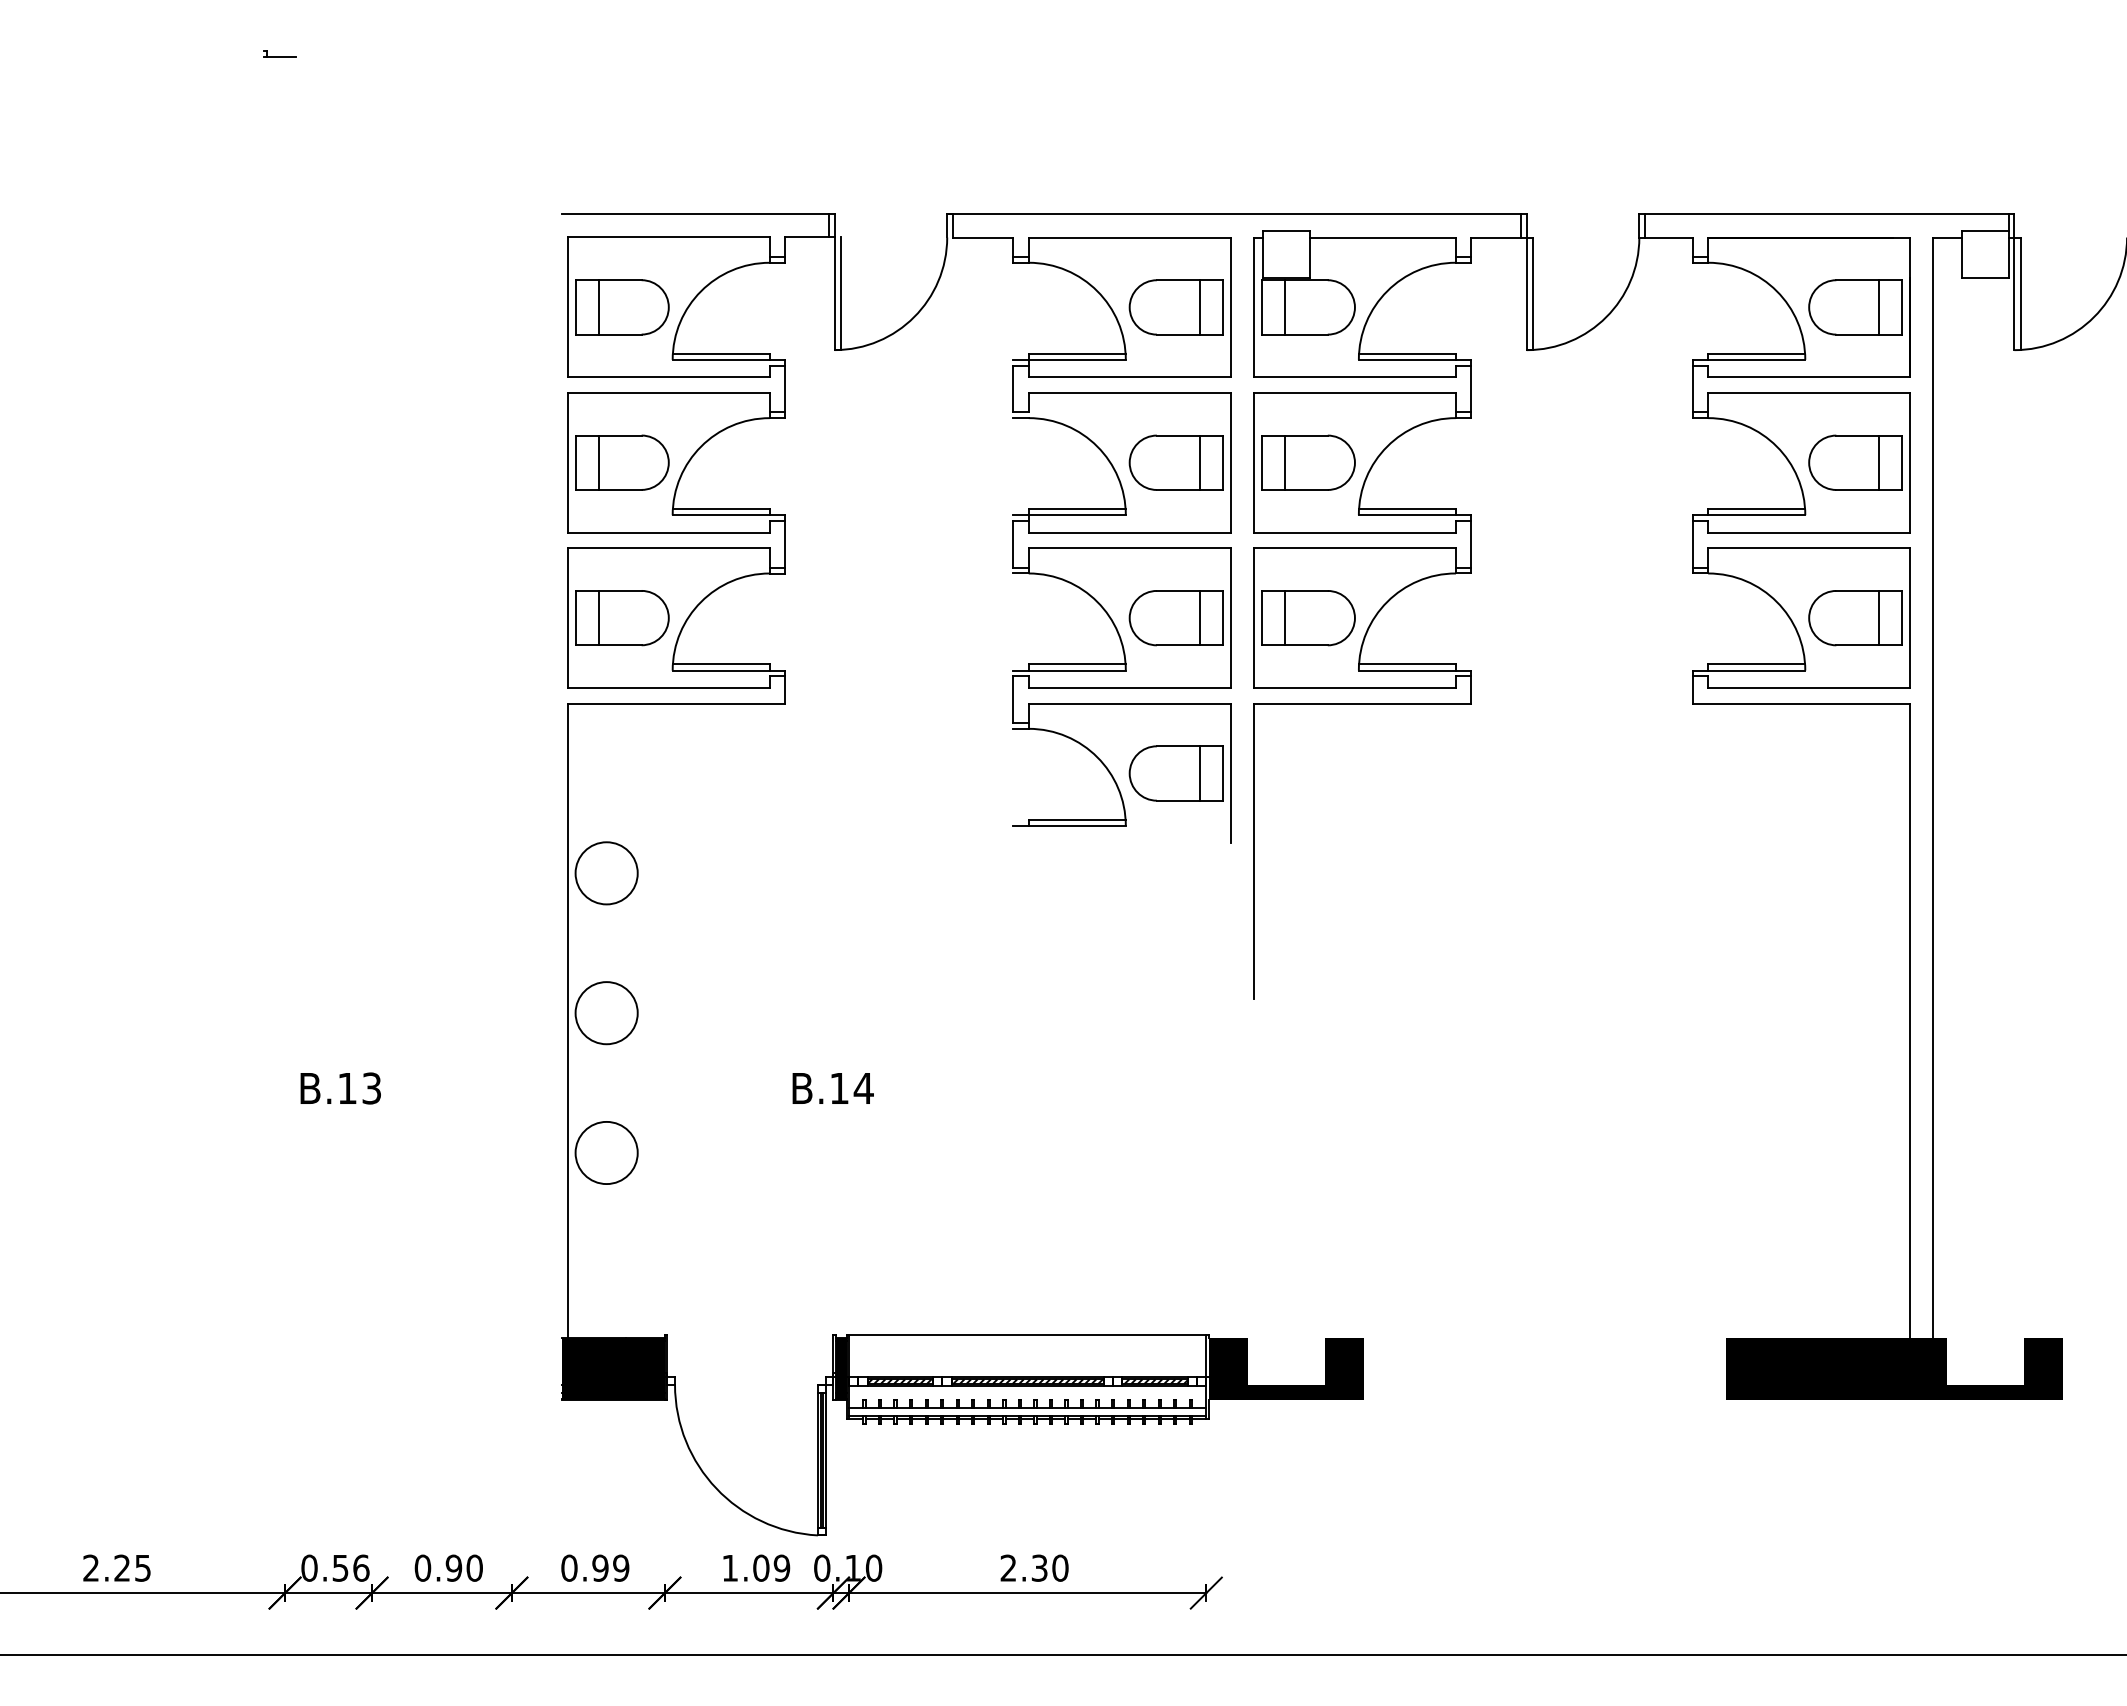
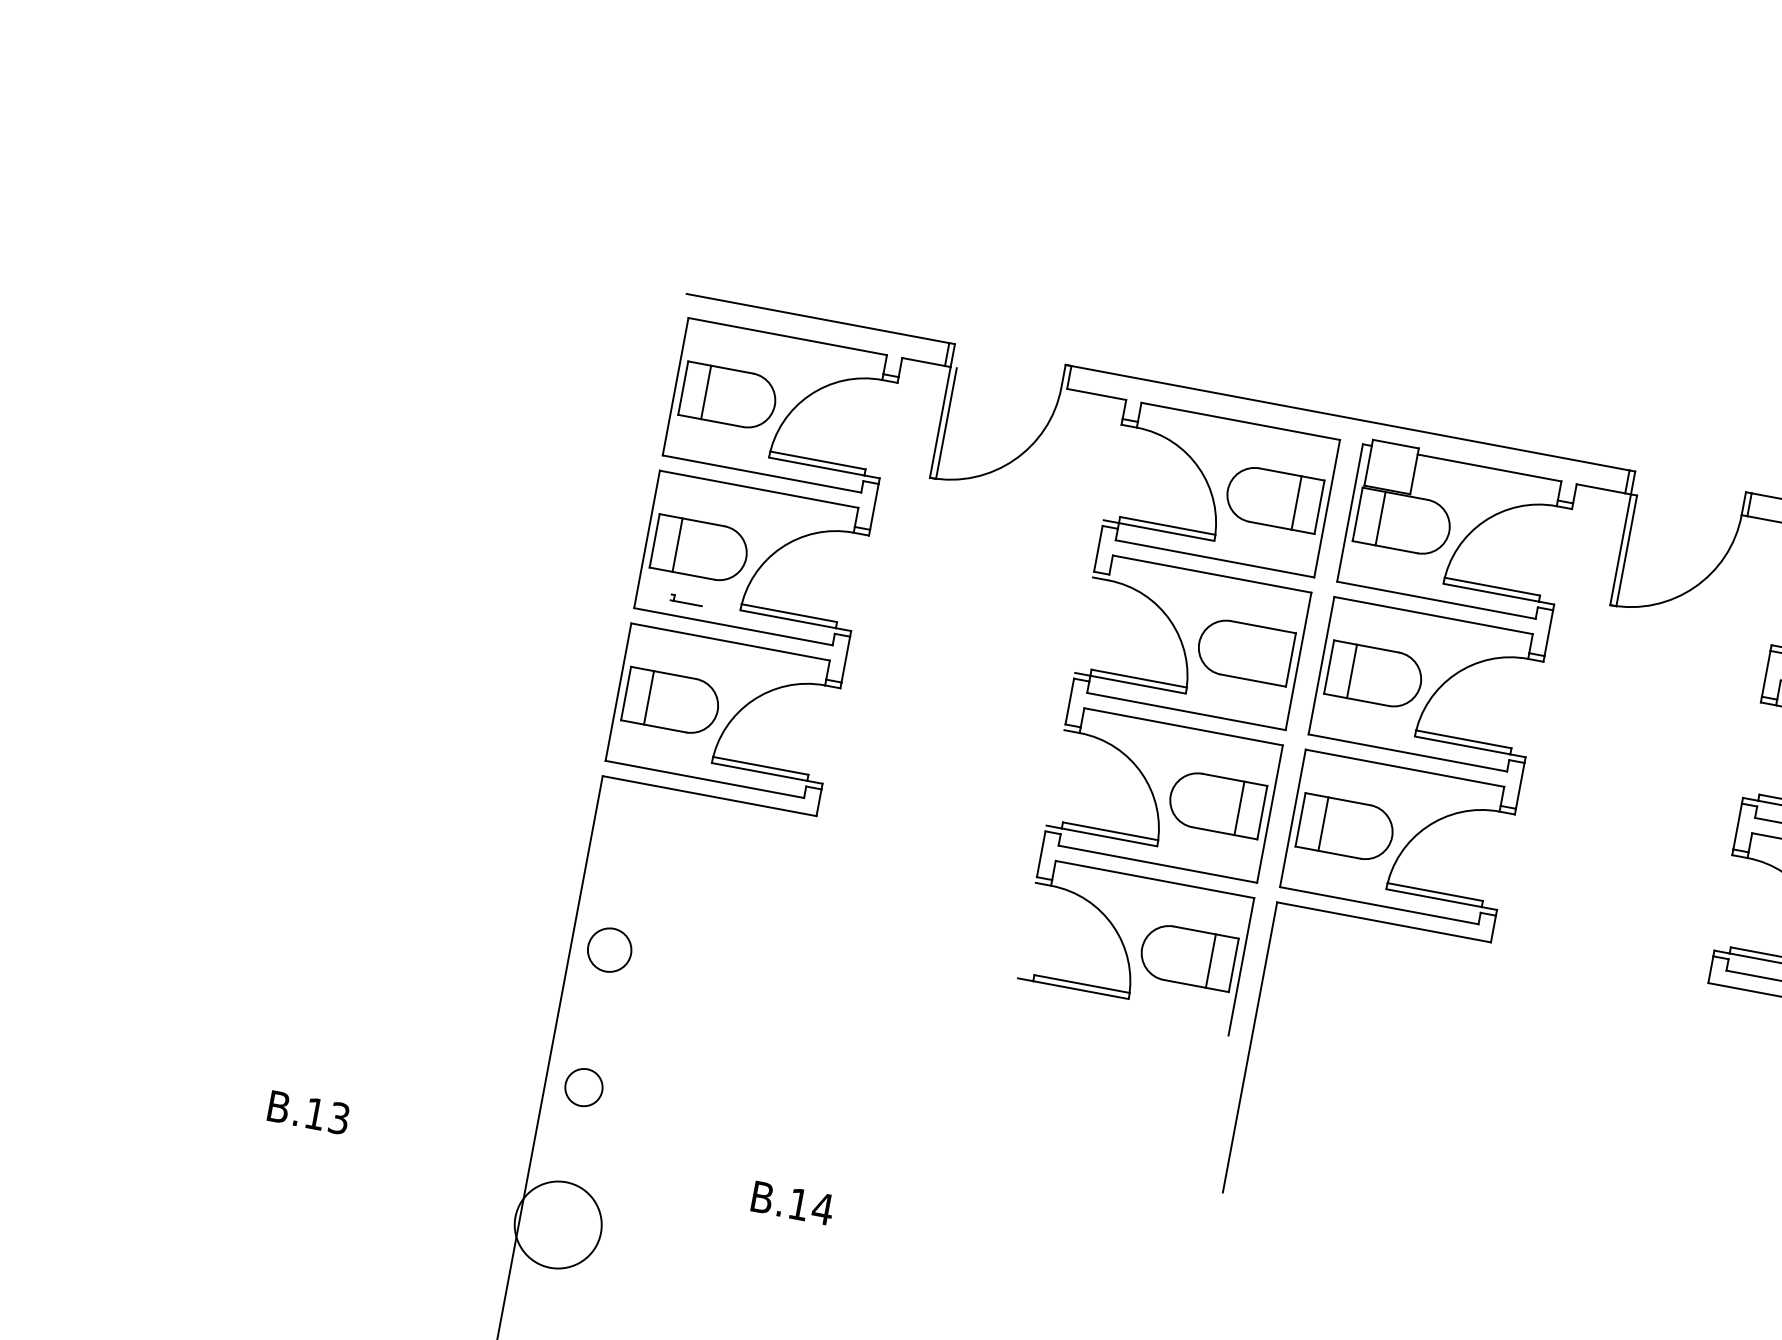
part: (279, 53) -> (686, 599), moved
line: (1199, 462) -> (1267, 655), removed
circle: (606, 873) -> (609, 950), size x0.7
circle: (606, 1013) -> (583, 1087), size x0.6
circle: (606, 1152) -> (558, 1224), size x1.4

